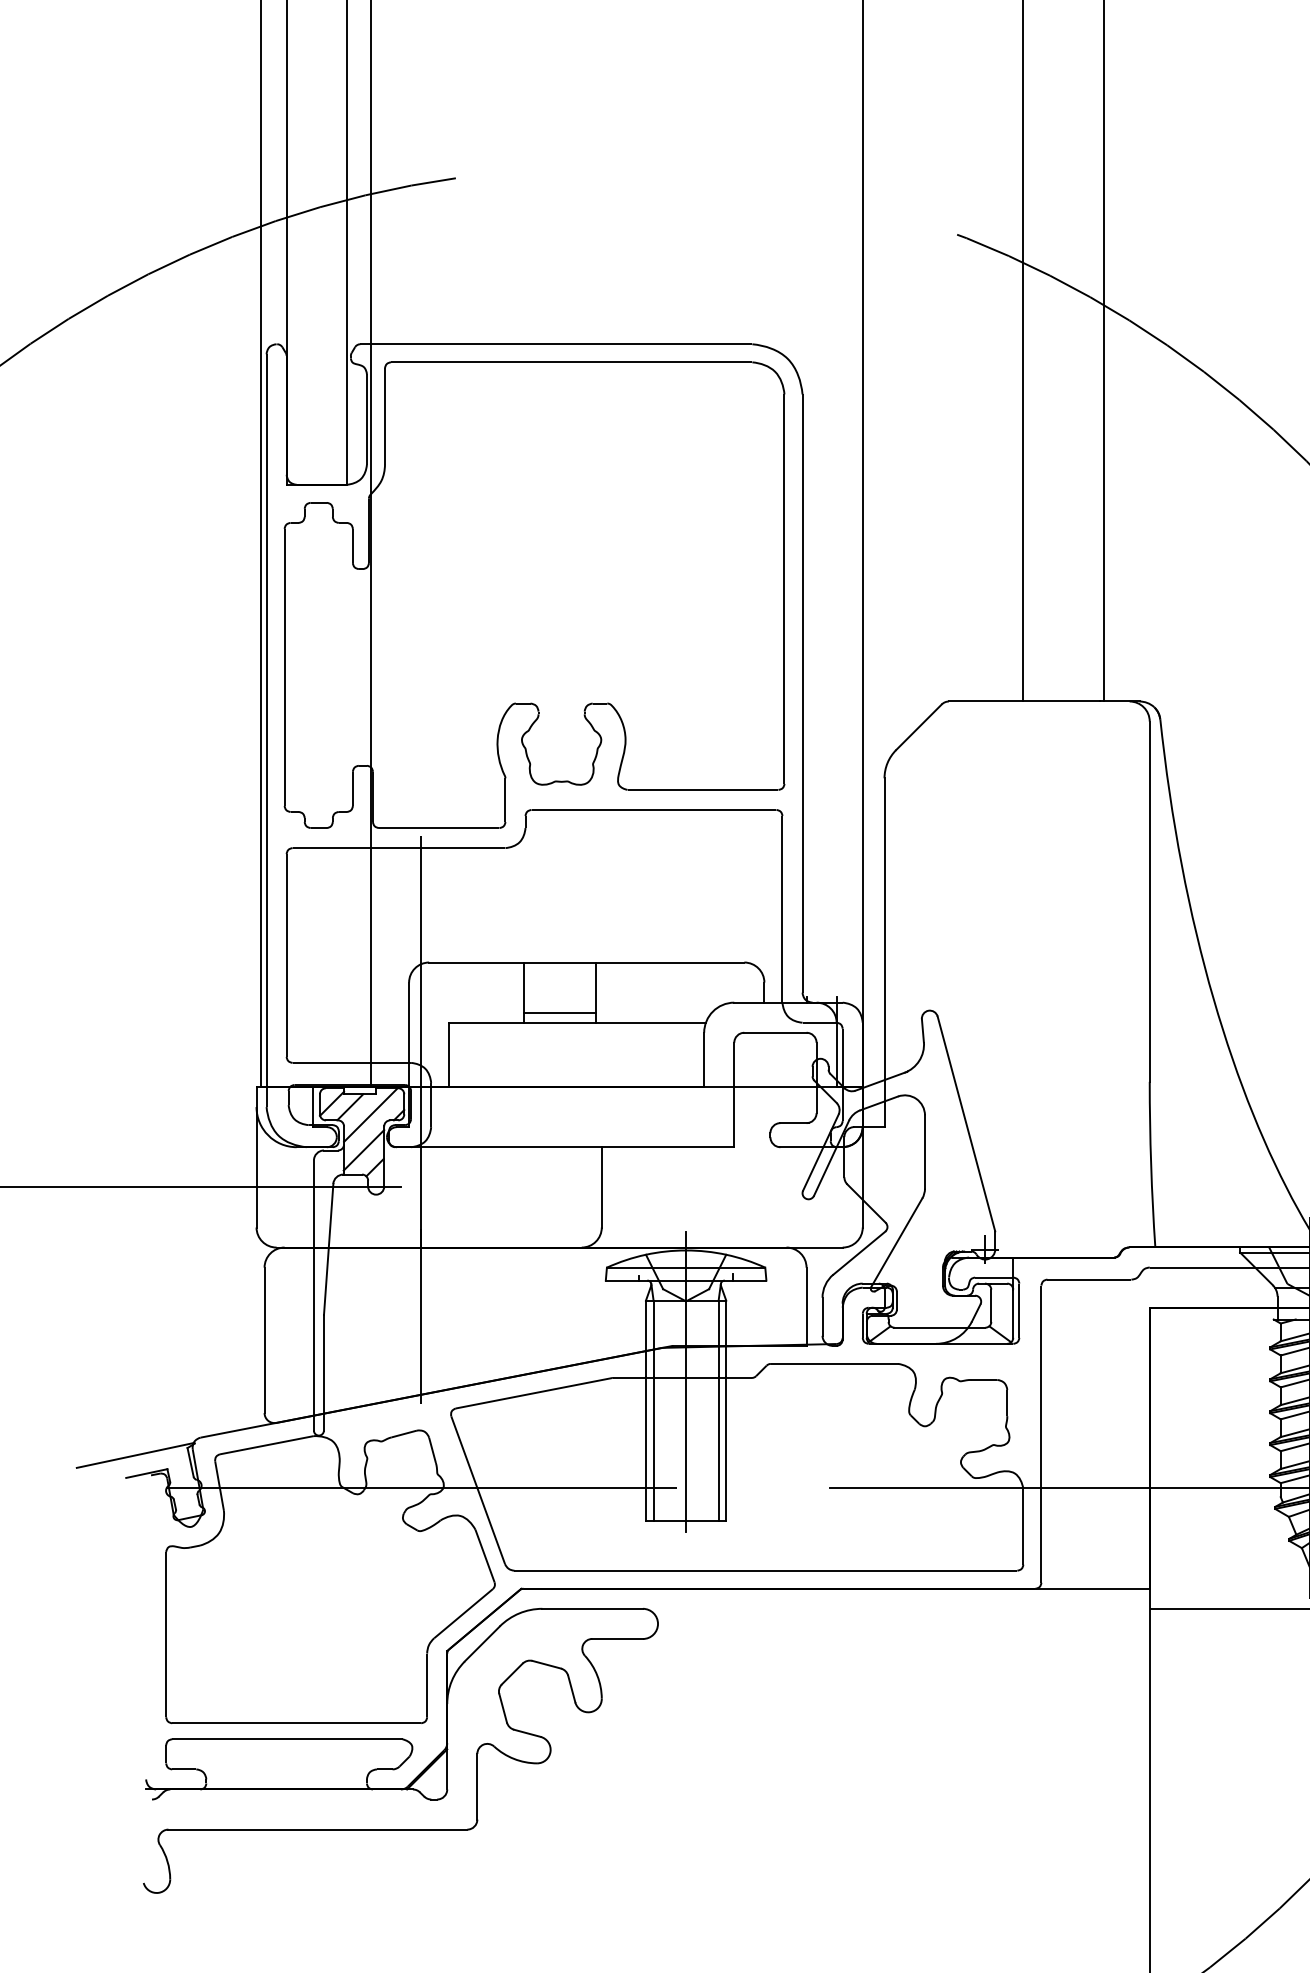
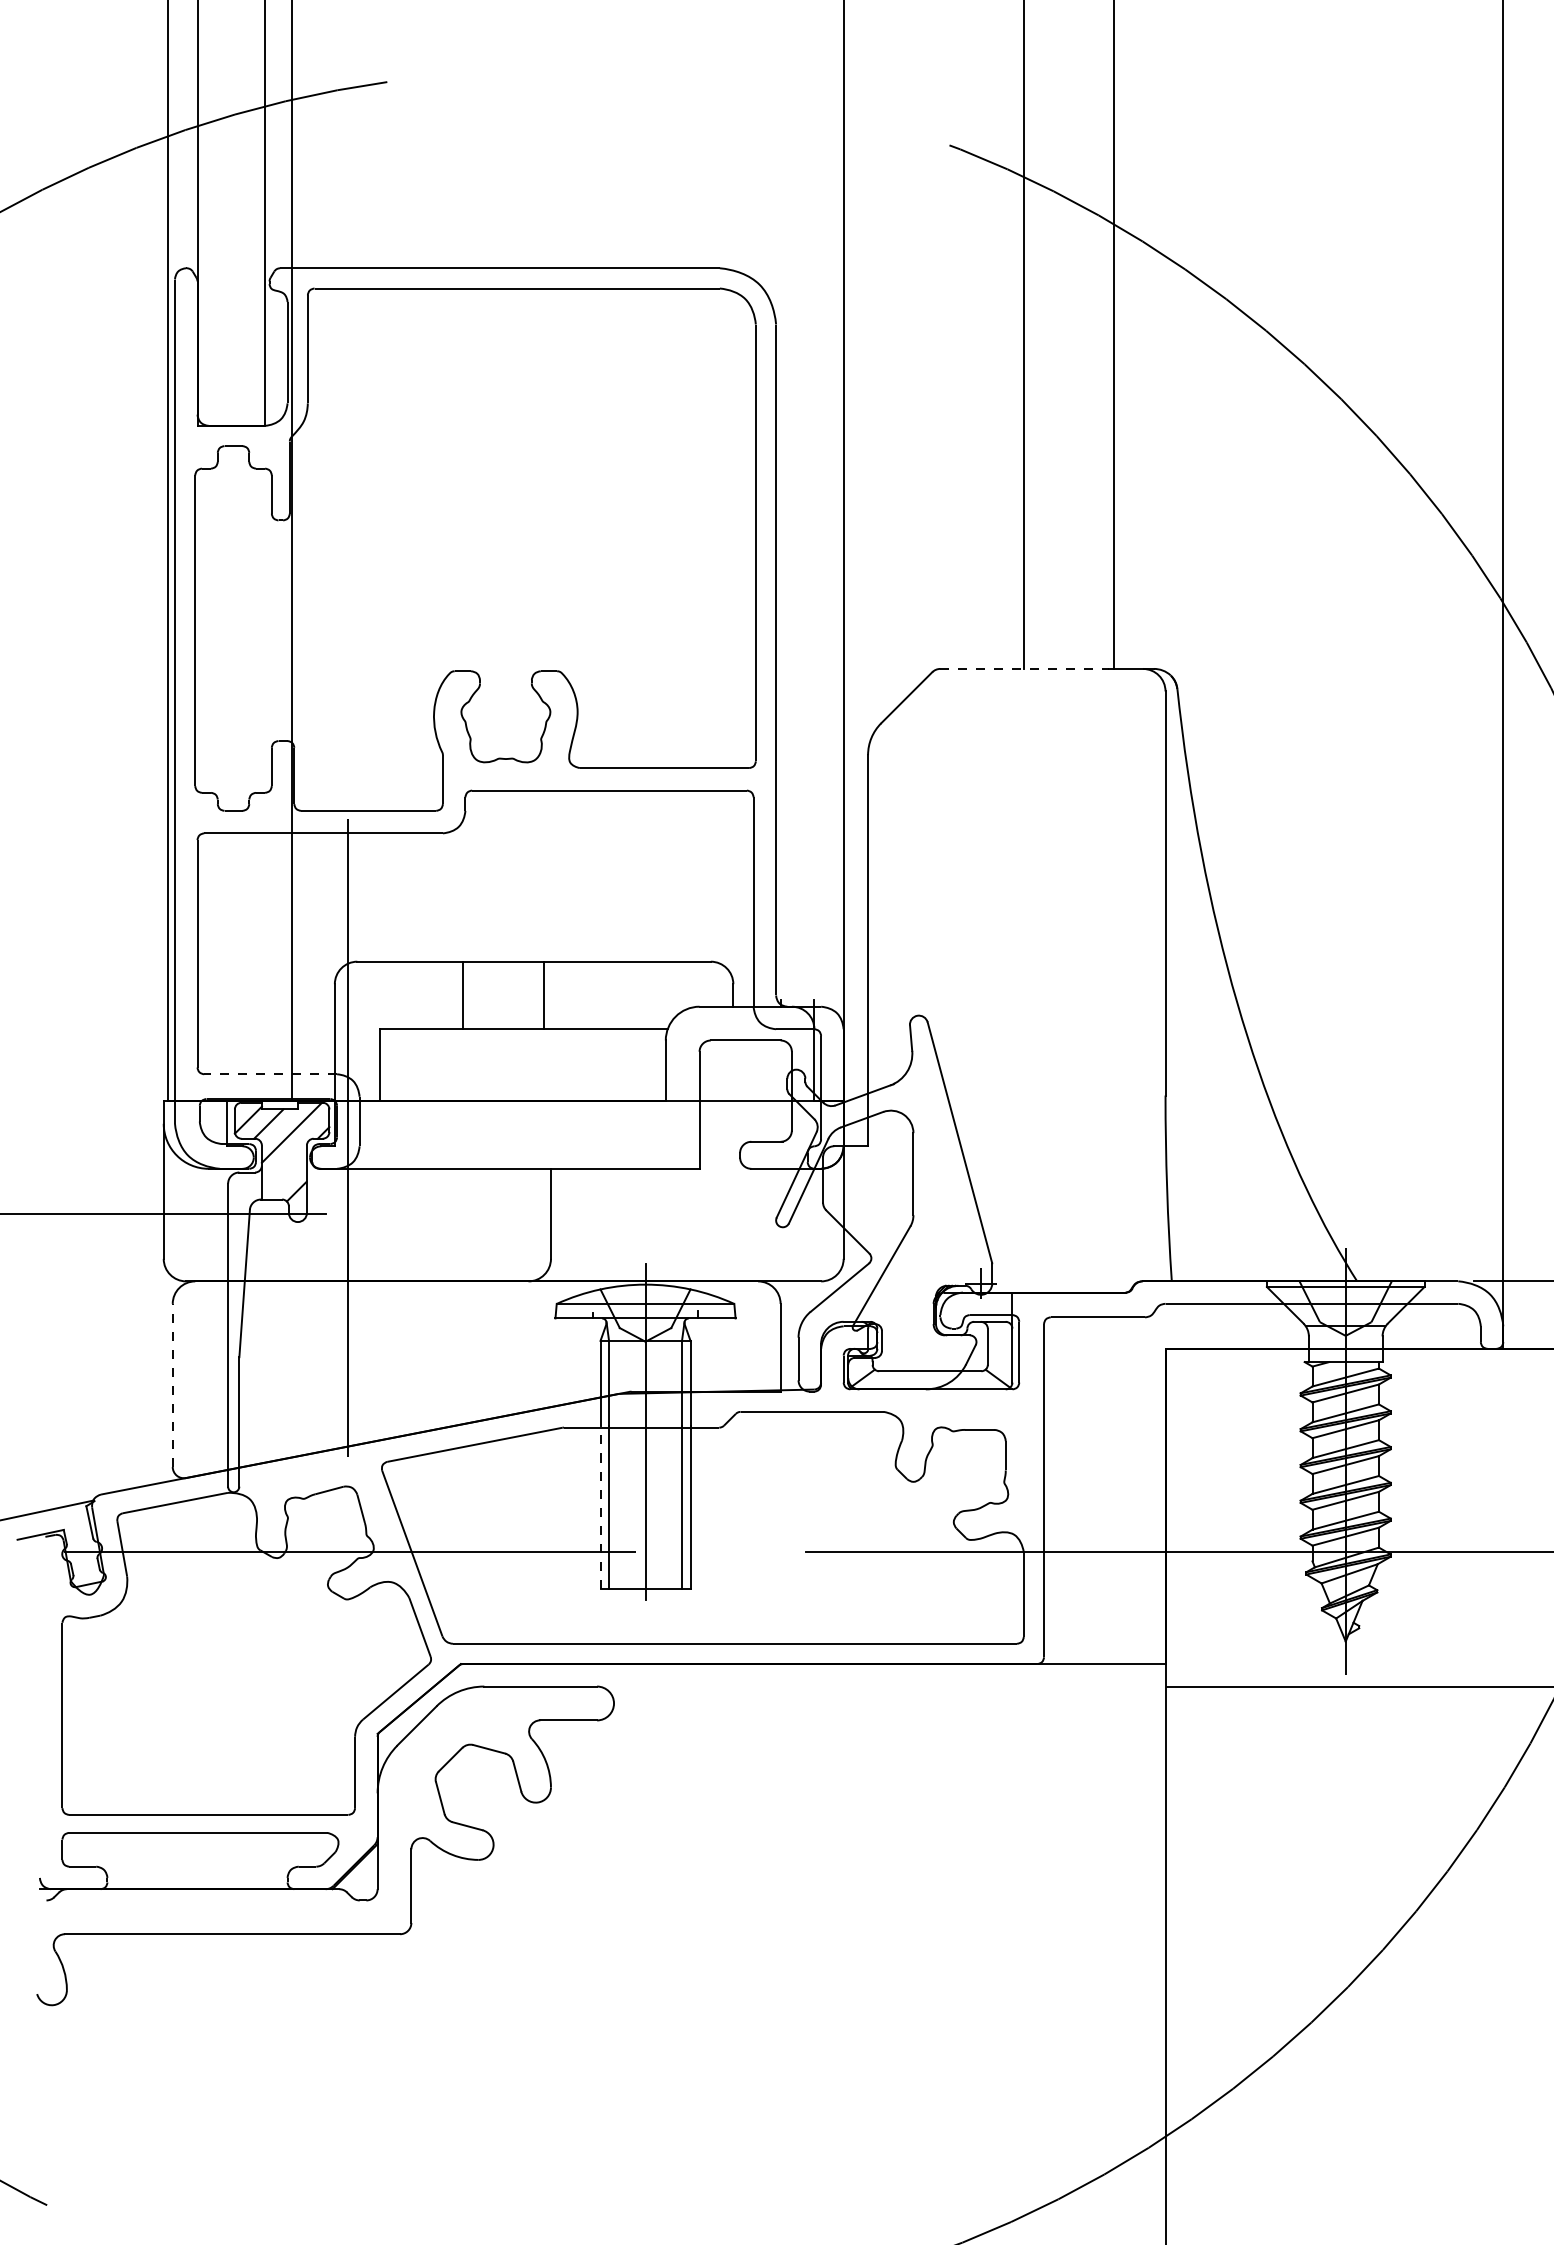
line: (1024, 701) -> (1025, 668), solid -> dashed
line: (559, 1012) -> (503, 1017), removed
line: (351, 1063) -> (270, 1074), solid -> dashed
line: (363, 1150) -> (283, 1172), removed
line: (264, 1340) -> (172, 1385), solid -> dashed
line: (645, 1449) -> (600, 1507), solid -> dashed

